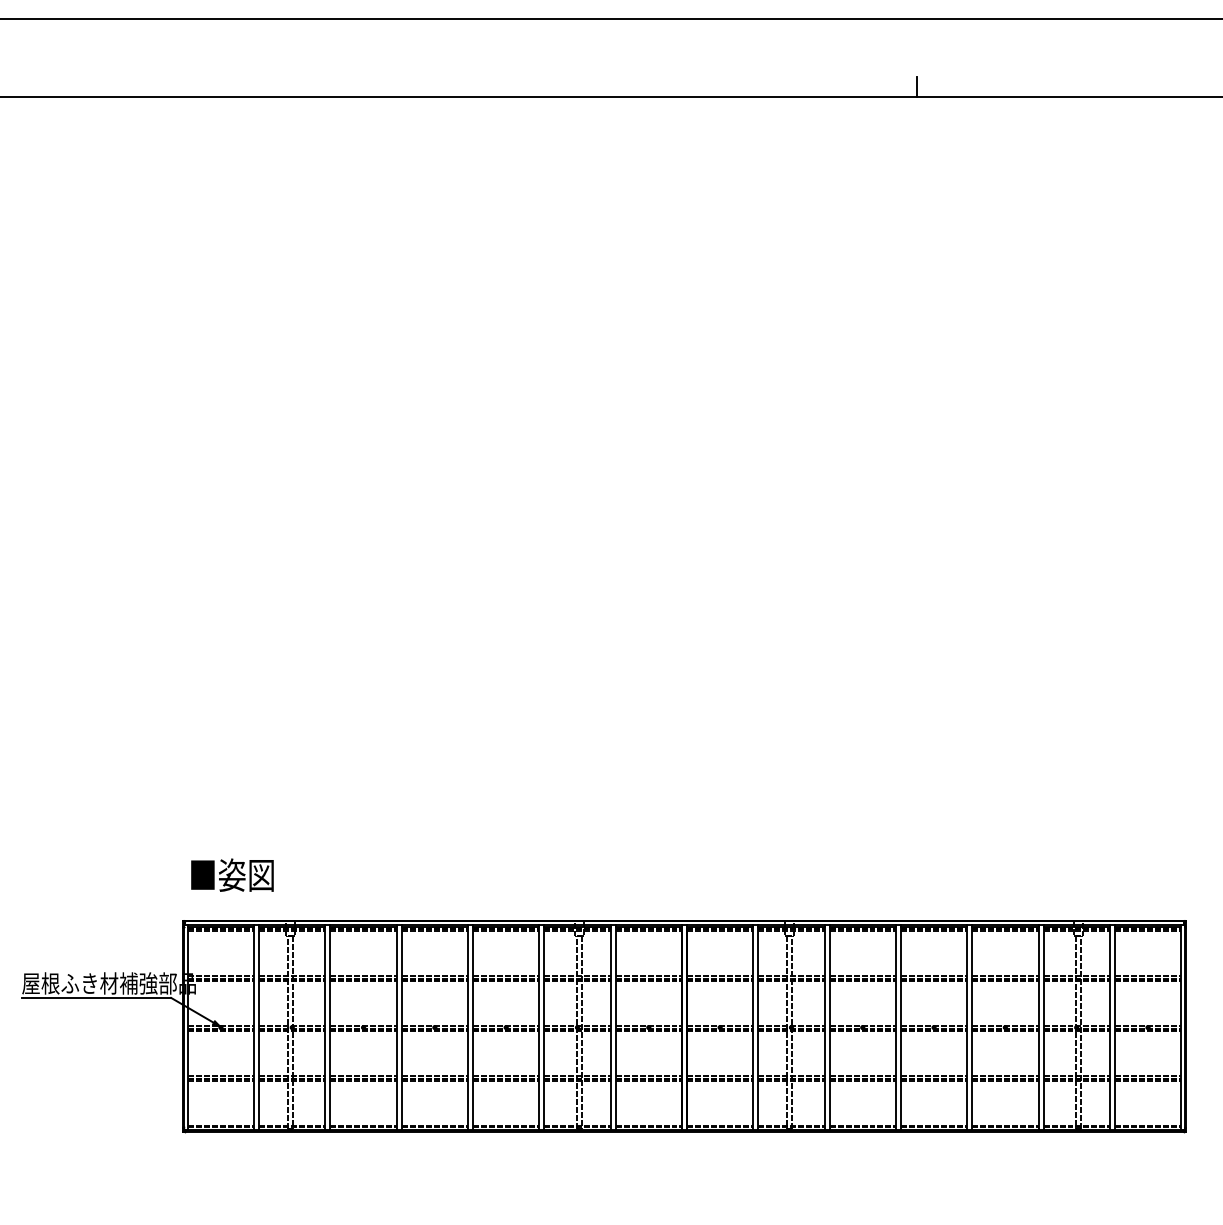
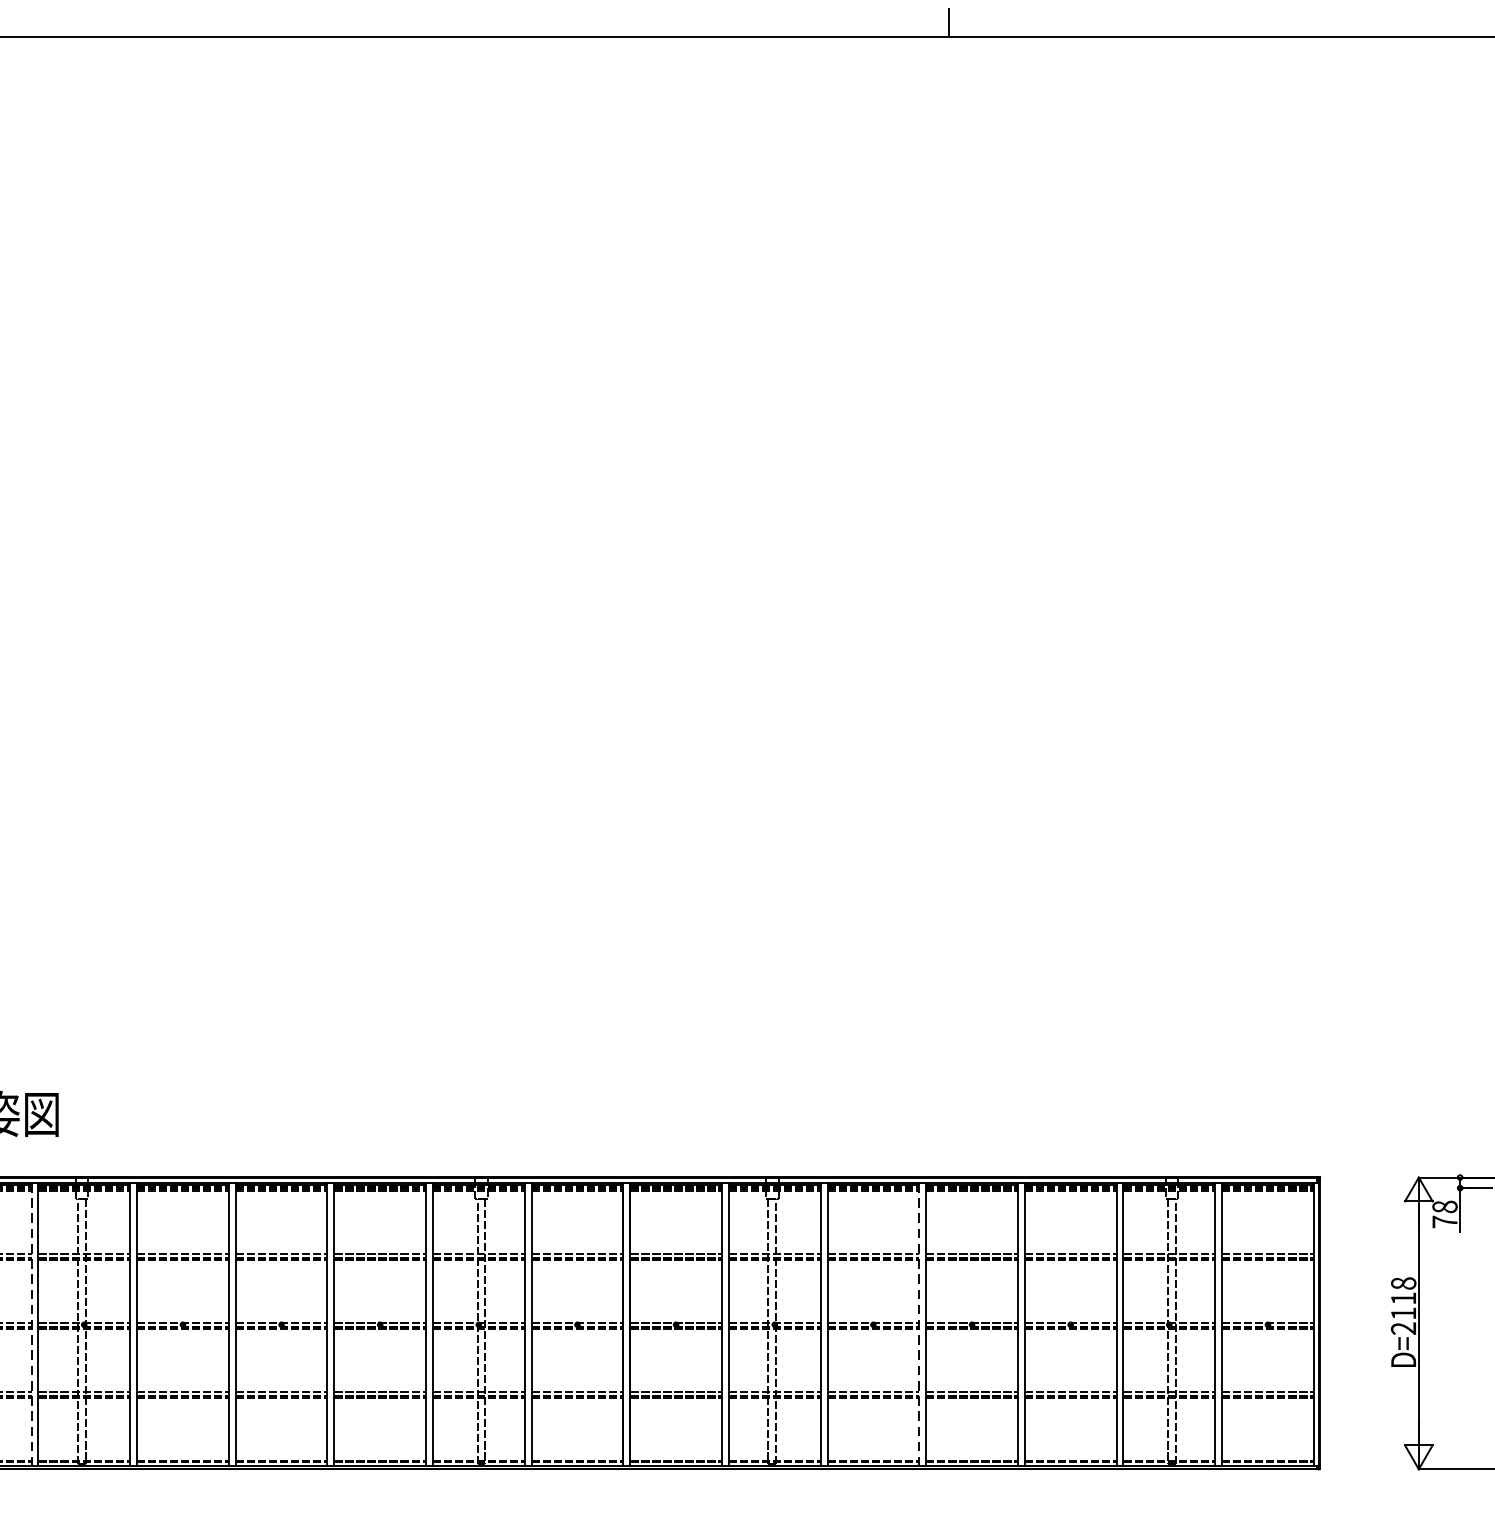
line: (254, 1027) -> (31, 1324), solid -> dashed
line: (895, 1027) -> (918, 1324), solid -> dashed

